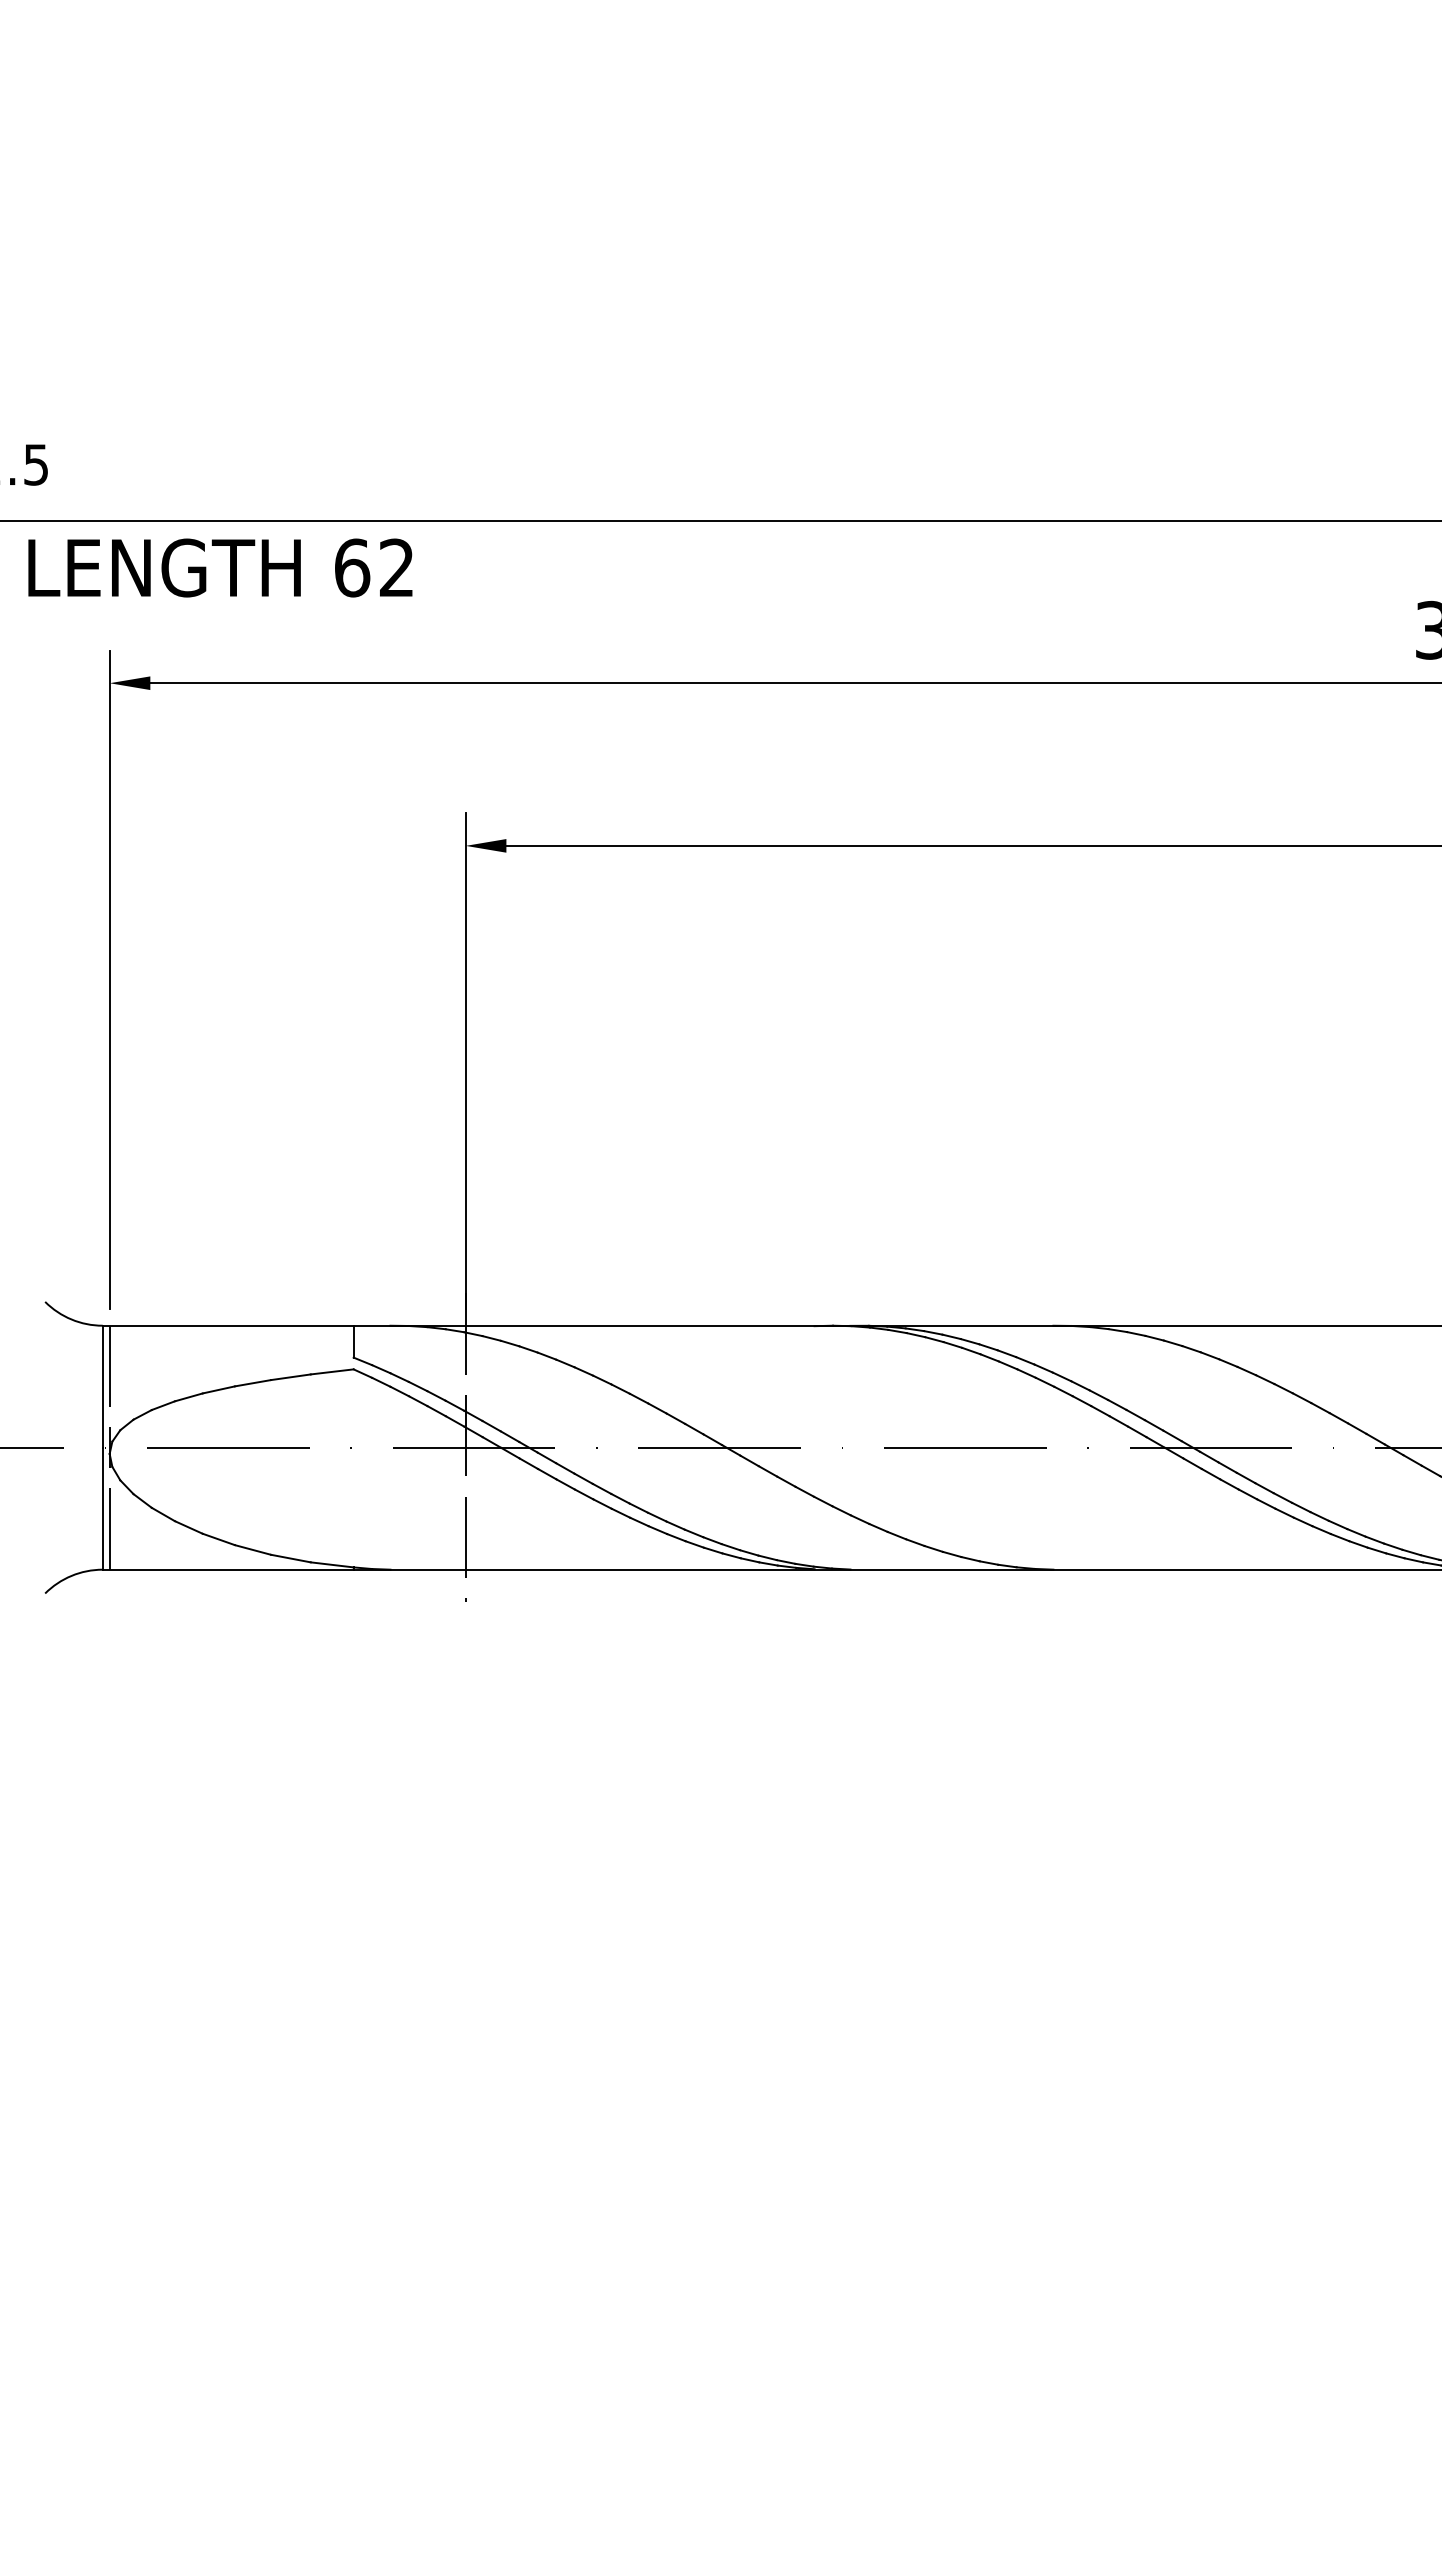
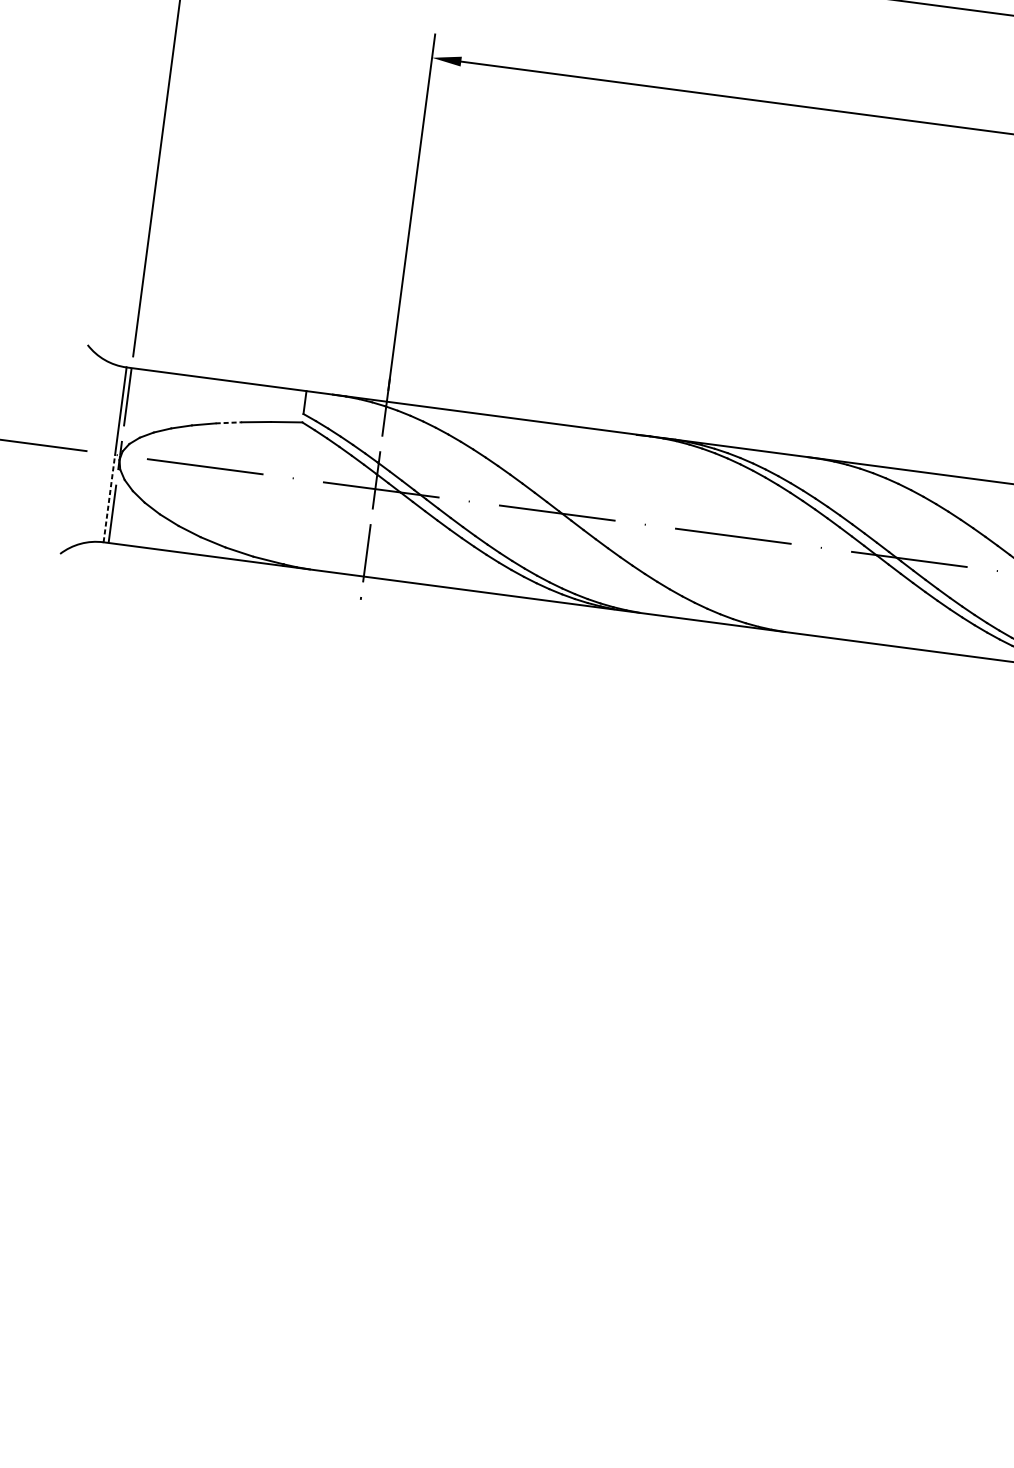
line: (253, 1383) -> (229, 423), solid -> dashed
line: (102, 1508) -> (109, 498), solid -> dashed

